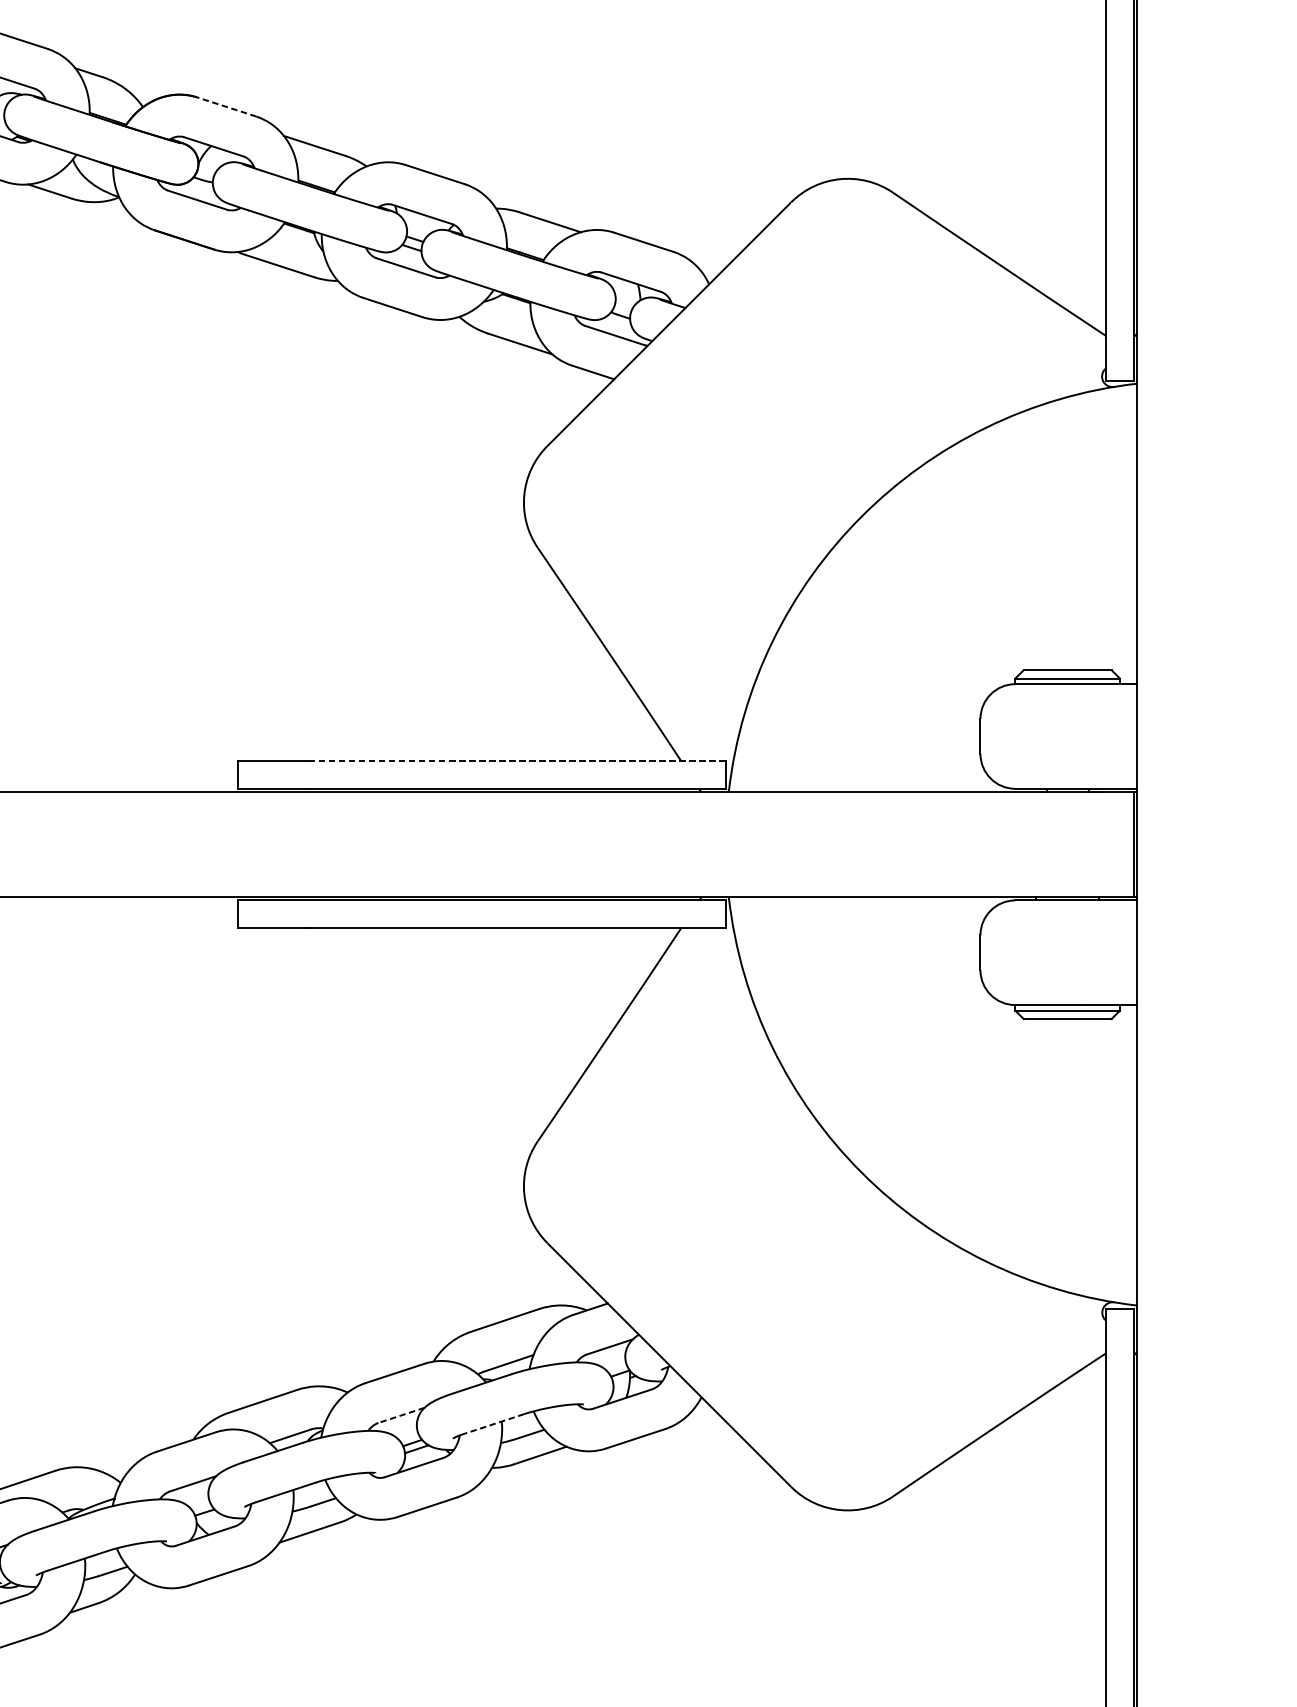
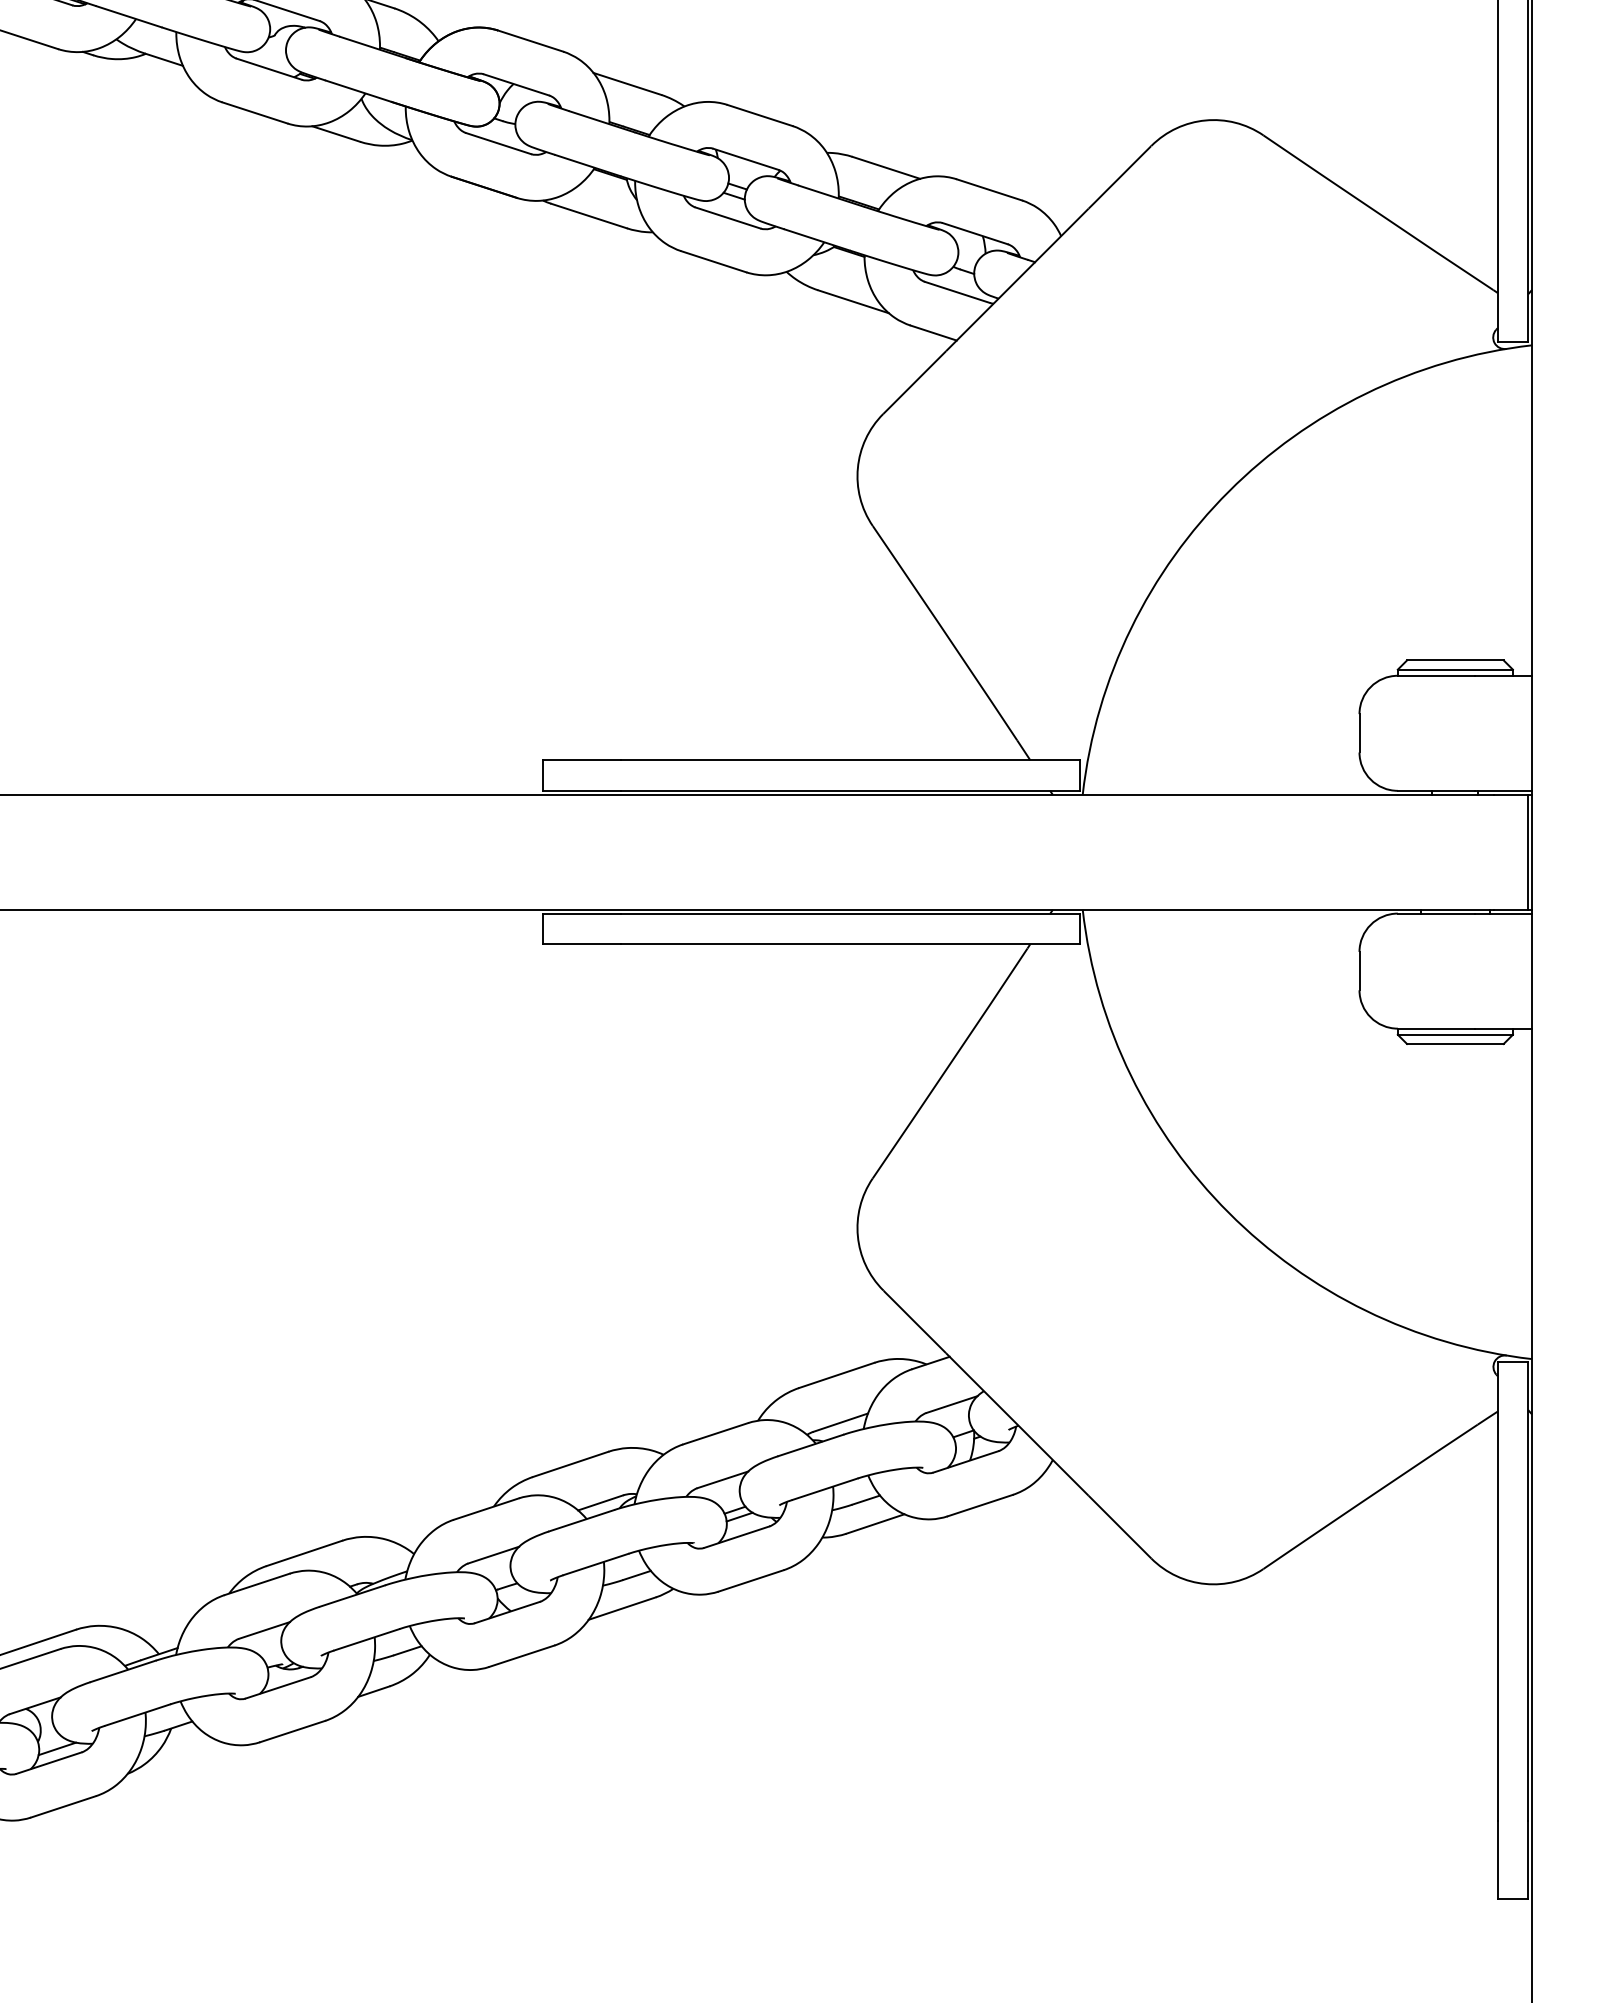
line: (226, 106) -> (530, 40), dashed -> solid
line: (517, 761) -> (850, 760), dashed -> solid
line: (401, 1415) -> (722, 1479), dashed -> solid
line: (493, 1424) -> (824, 1489), dashed -> solid

